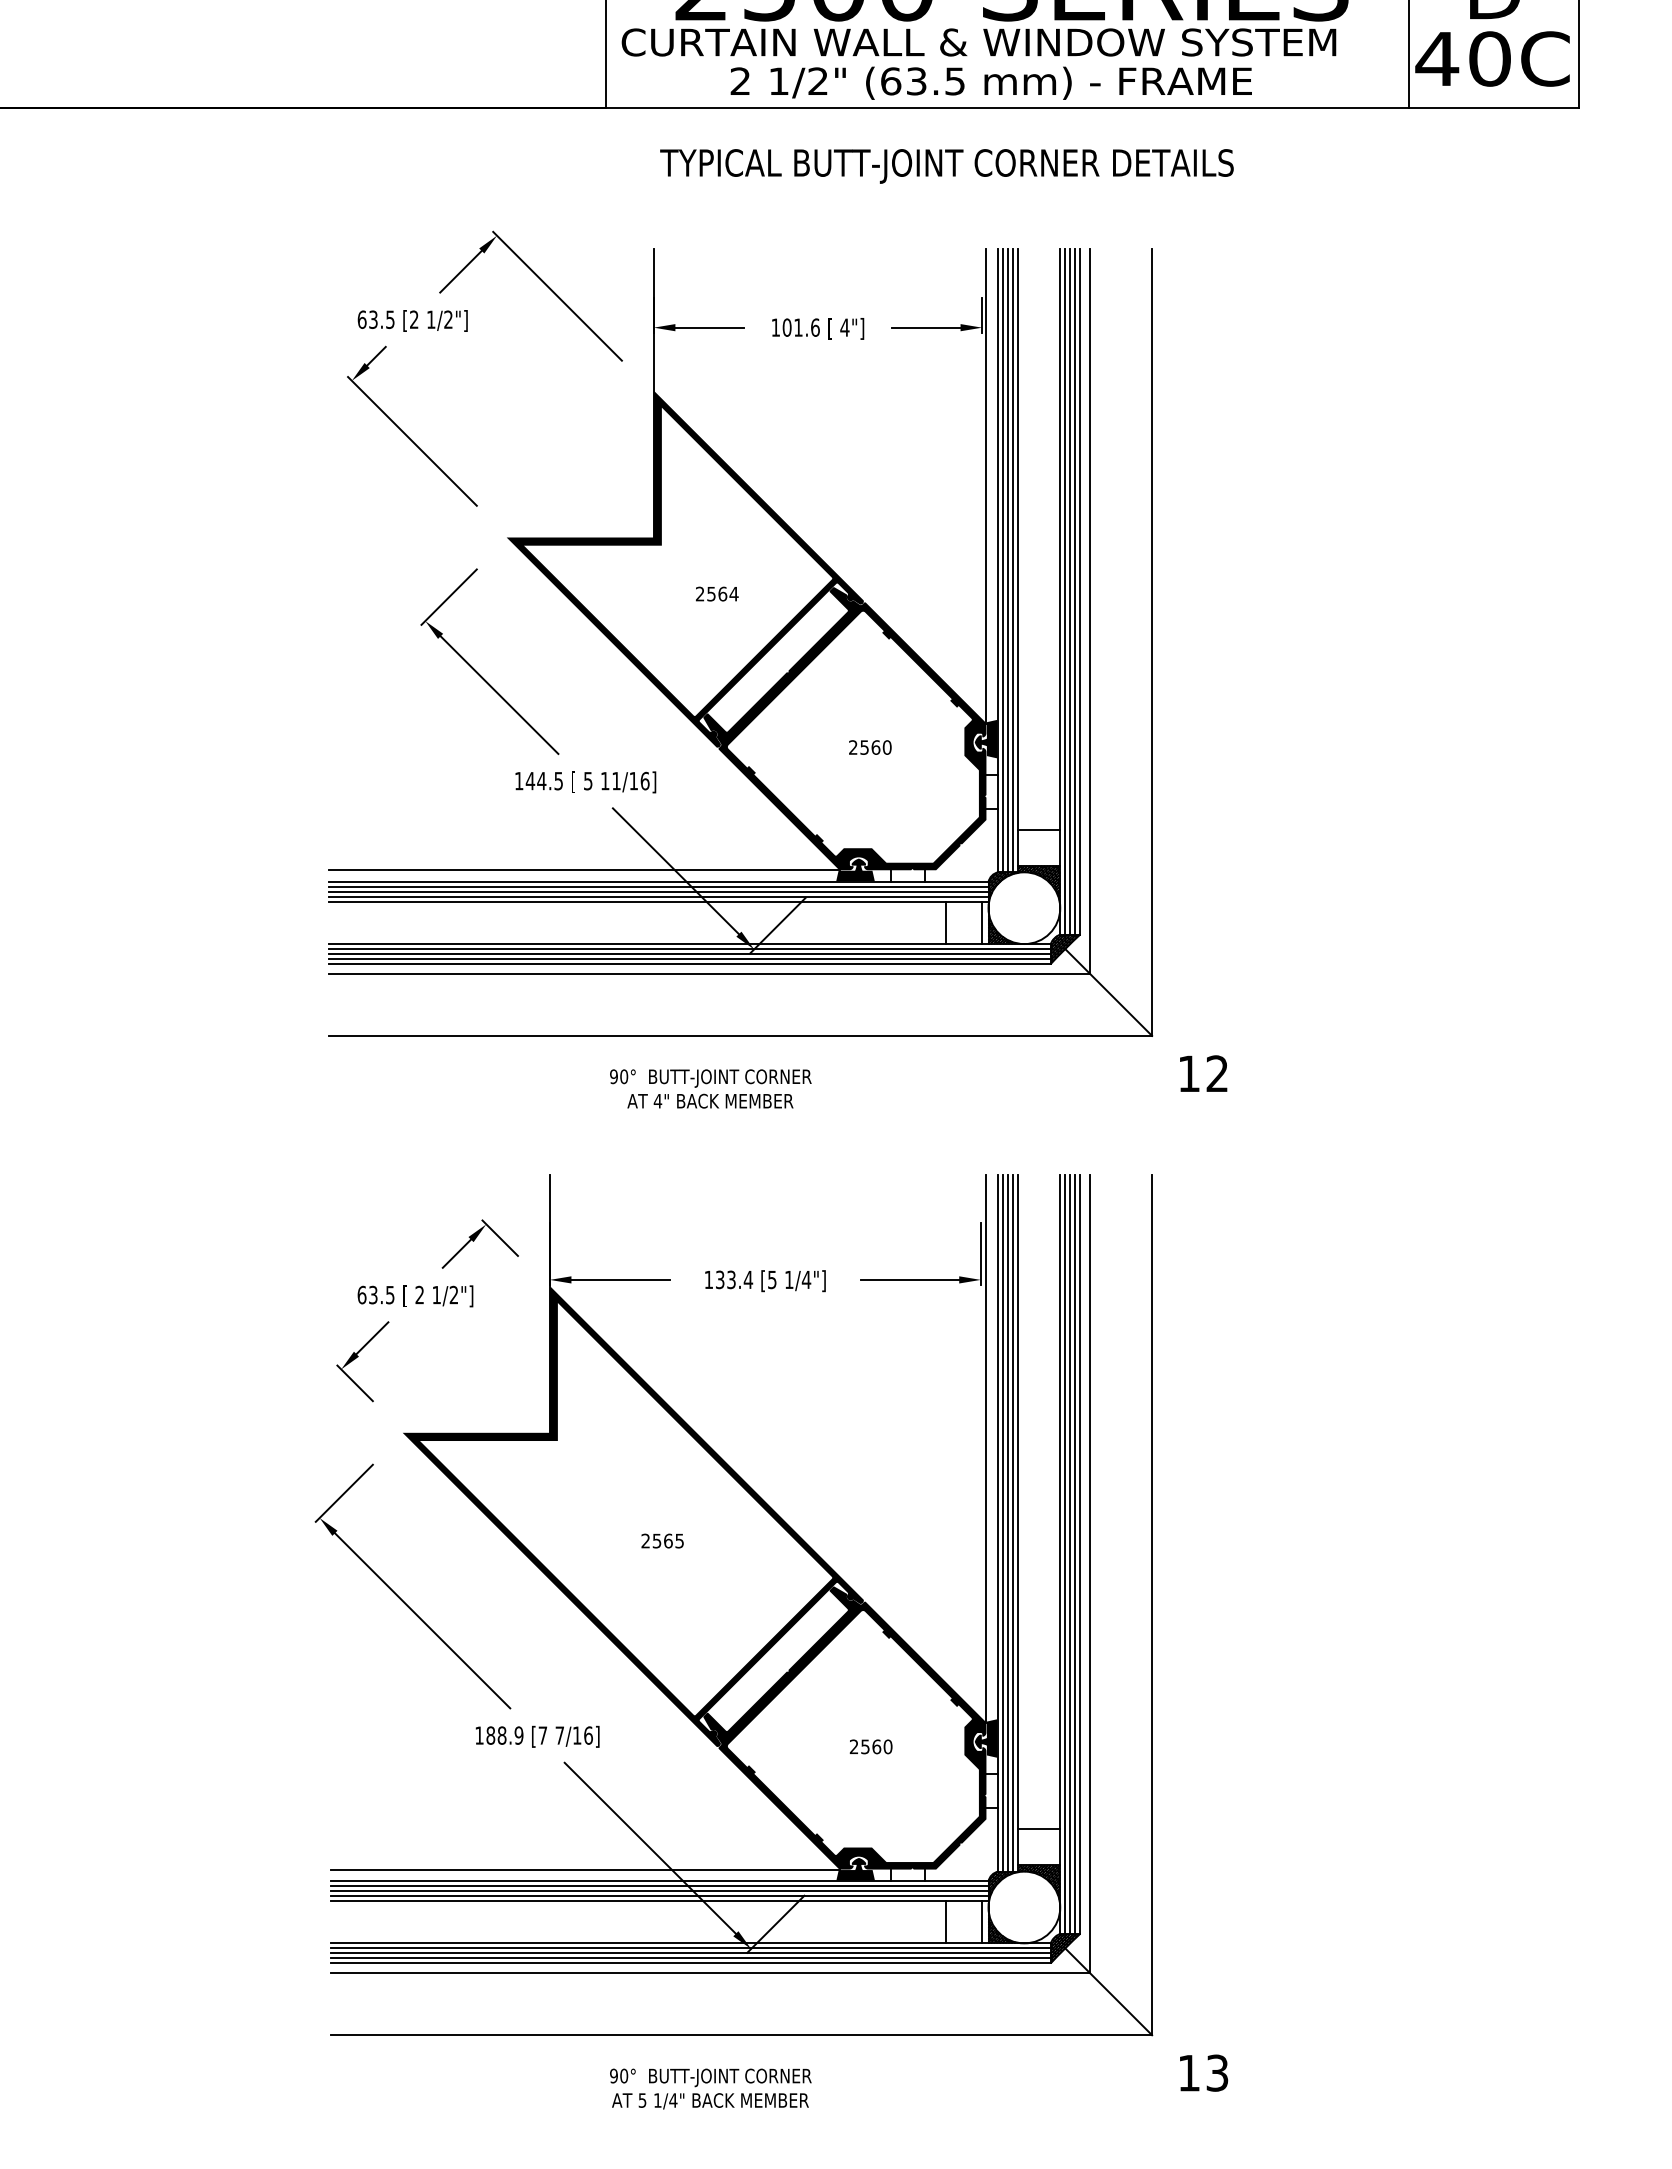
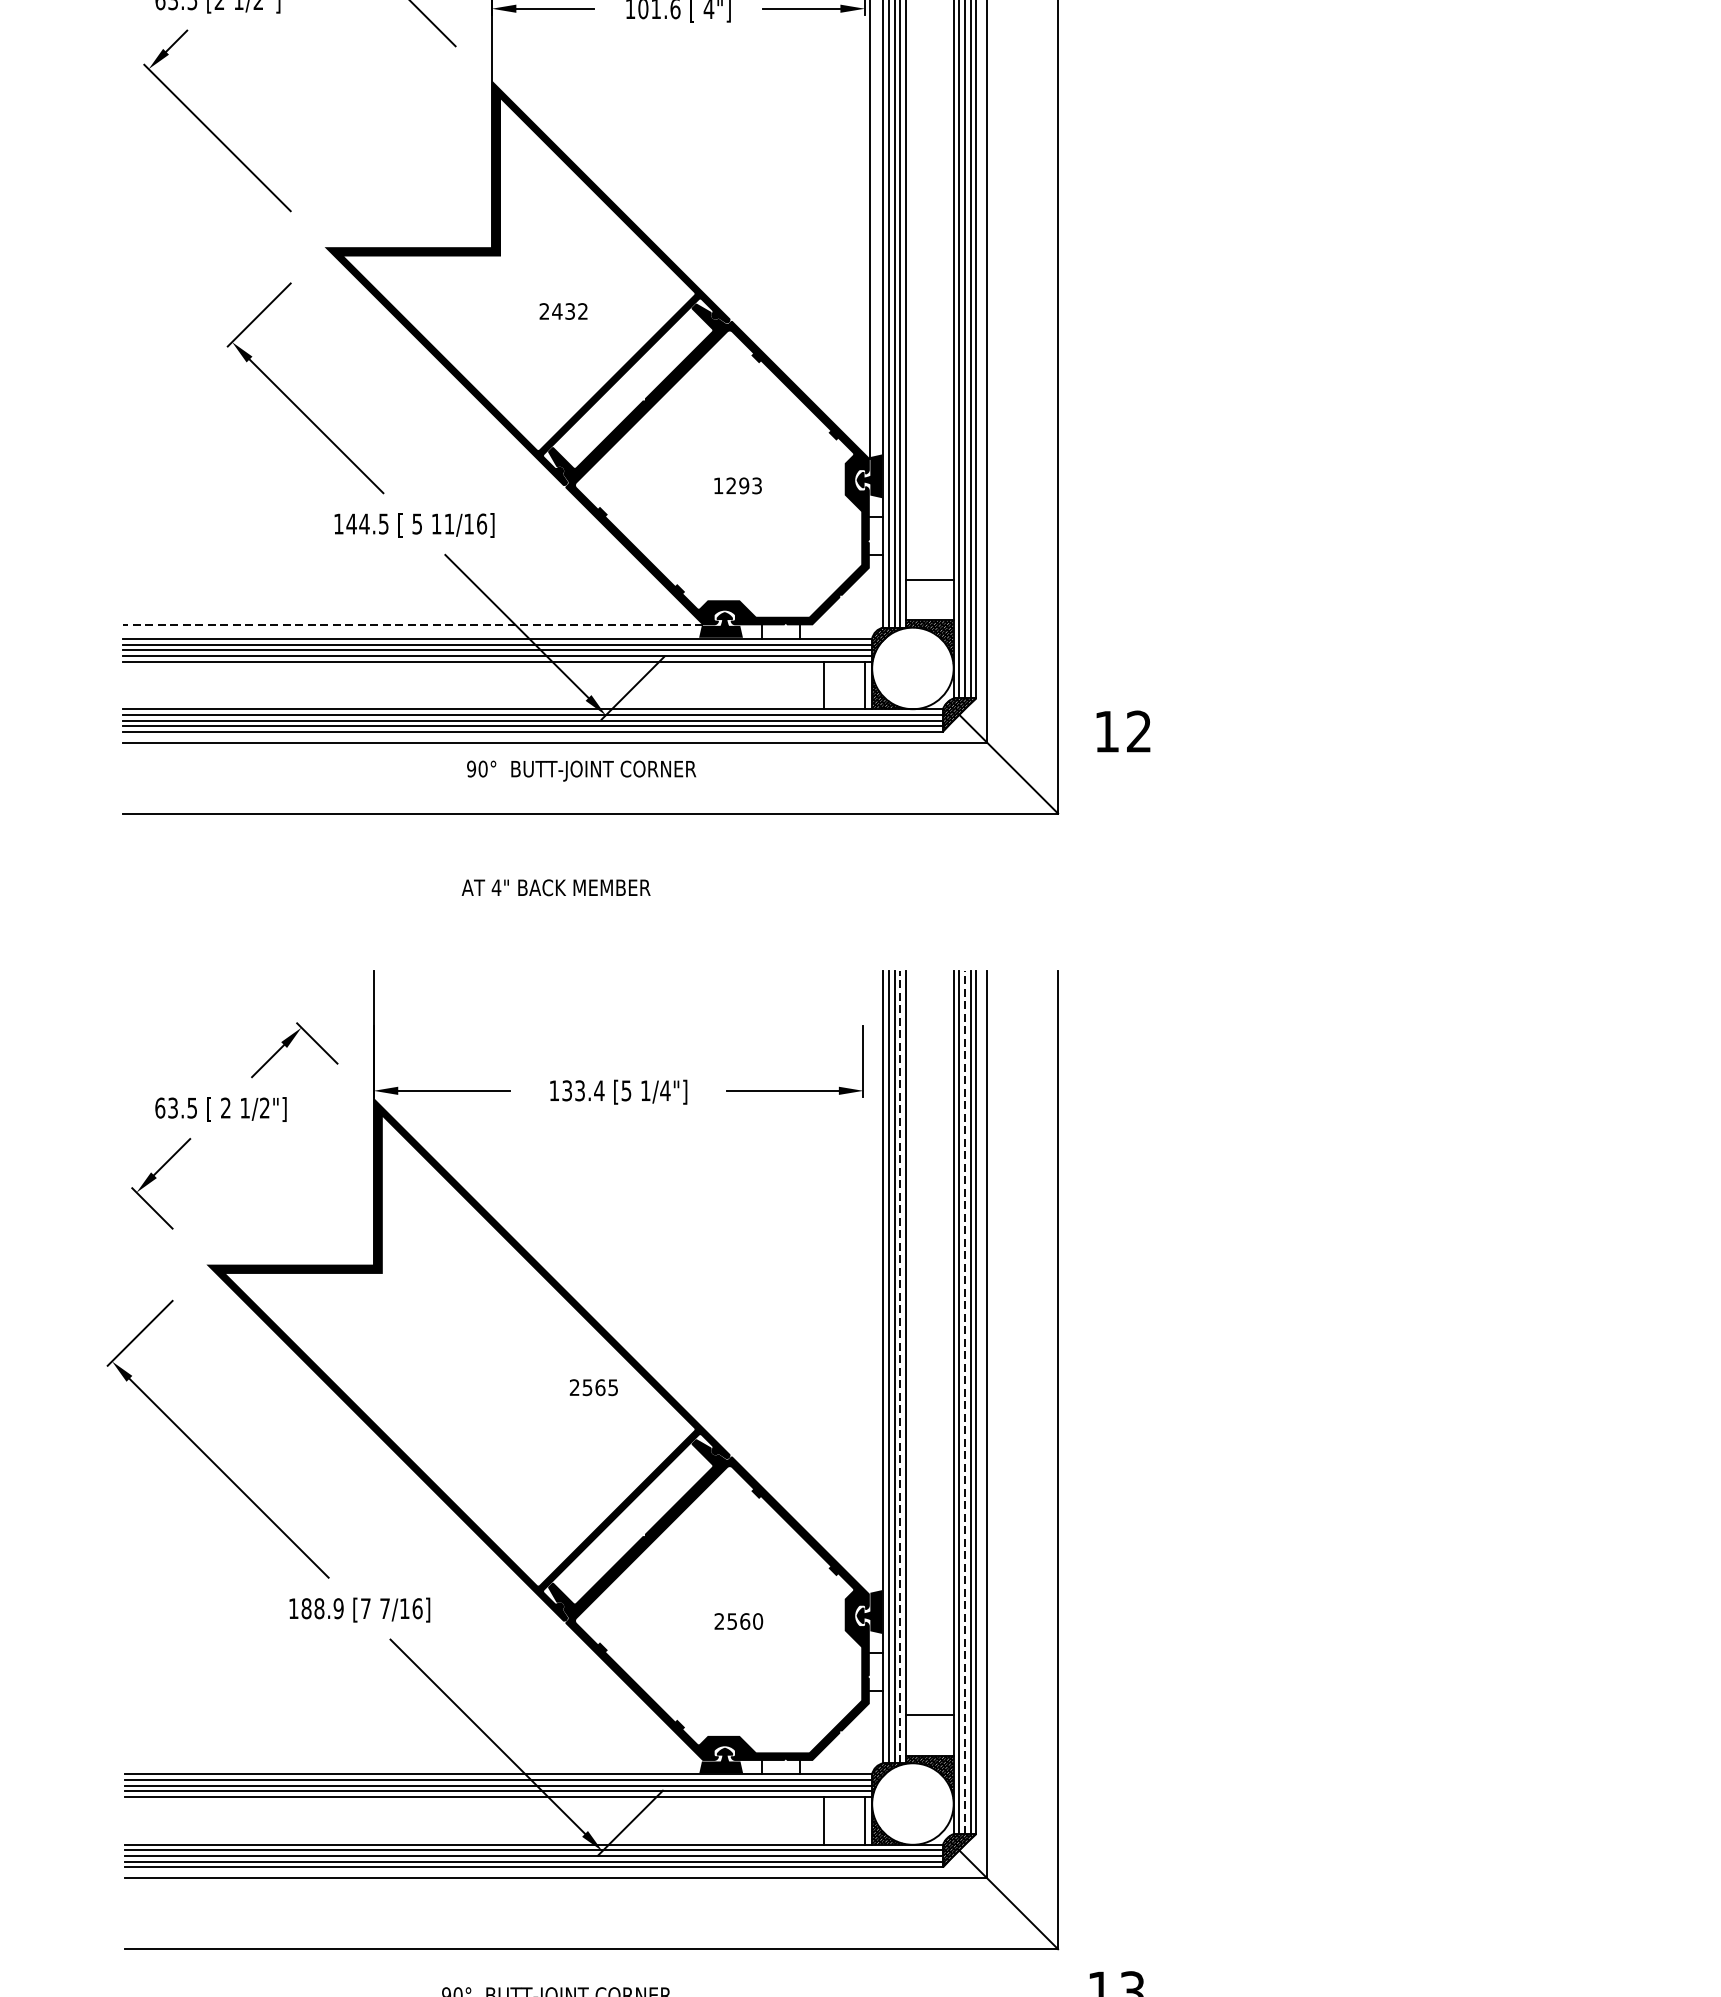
text: (722, 593) -> (569, 310), 2564 -> 2432
text: (870, 747) -> (738, 485), 2560 -> 1293
line: (584, 870) -> (413, 625), solid -> dashed
text: (1203, 1073) -> (1123, 731), moved
text: (710, 1078) -> (581, 771), moved
line: (986, 1448) -> (869, 1282), removed
line: (1013, 1523) -> (900, 1367), solid -> dashed
text: (662, 1540) -> (593, 1386), moved
line: (1070, 1554) -> (965, 1402), solid -> dashed
line: (585, 1869) -> (414, 1760), removed

